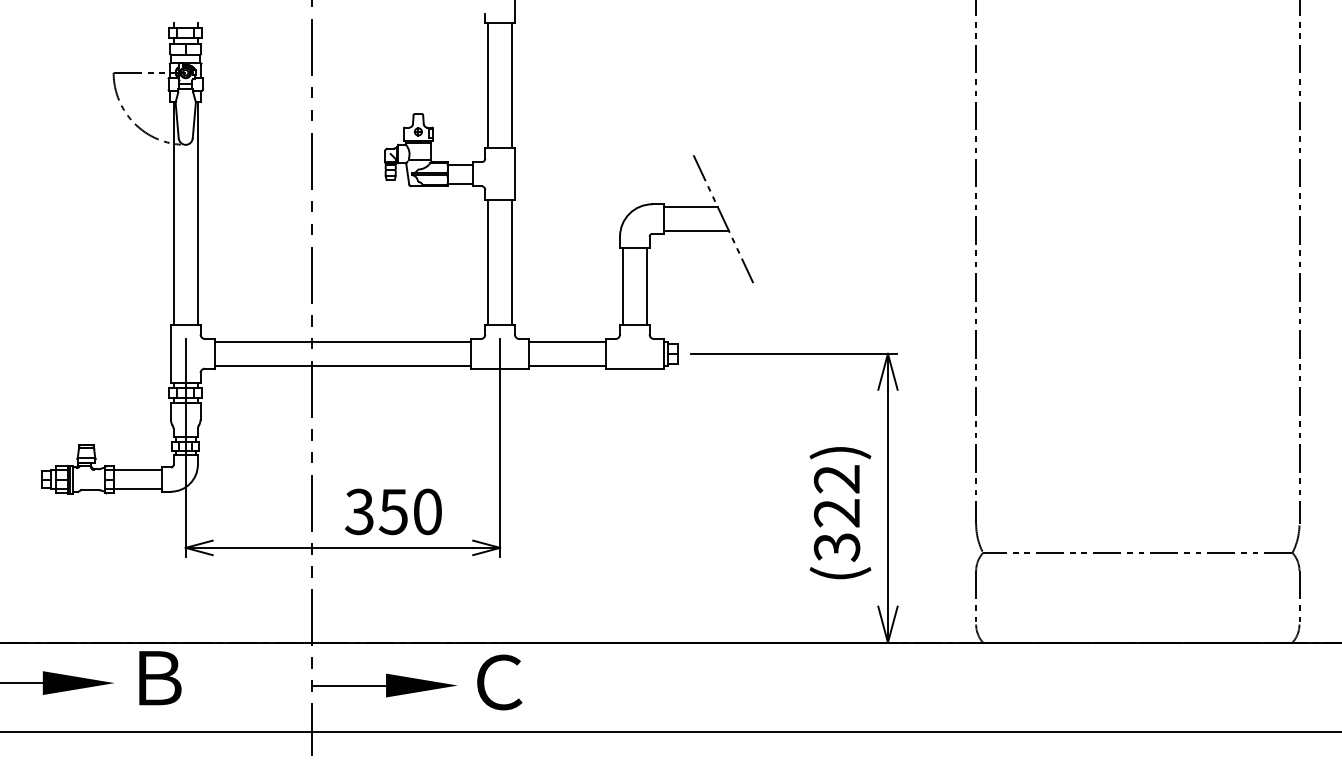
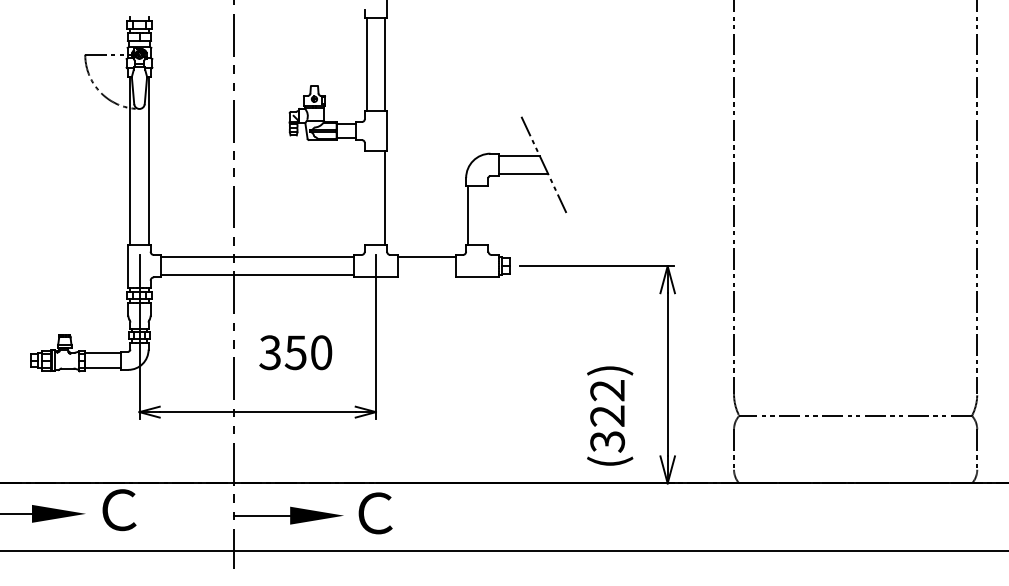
line: (487, 262) -> (366, 197), removed
line: (647, 286) -> (486, 215), removed
line: (567, 366) -> (426, 275), removed
text: (393, 511) -> (295, 352), moved
text: (840, 513) -> (610, 416), moved
text: (158, 677) -> (118, 509), Ｂ -> Ｃ

